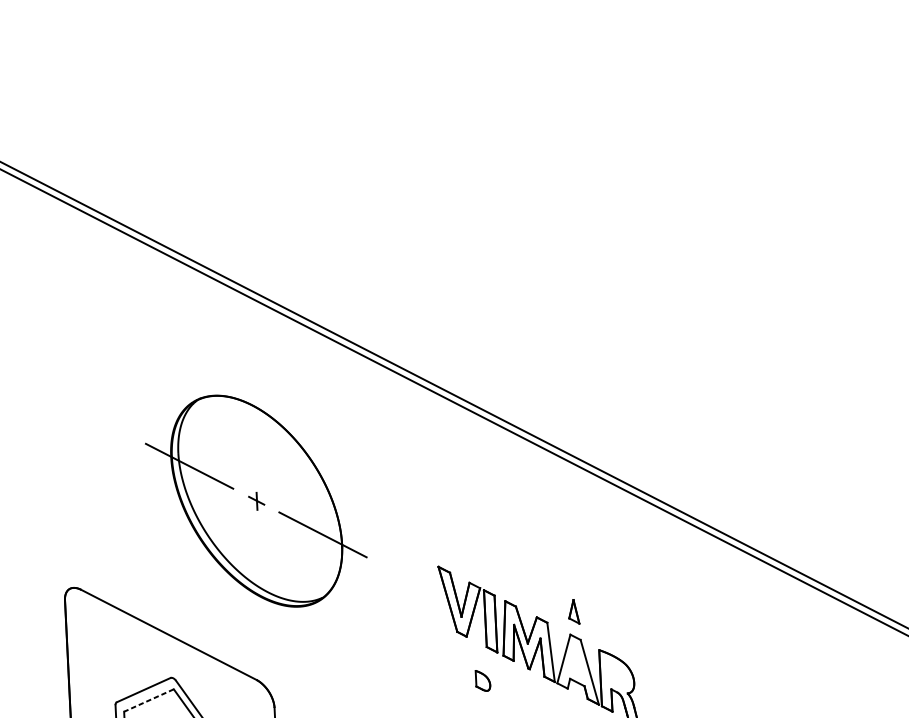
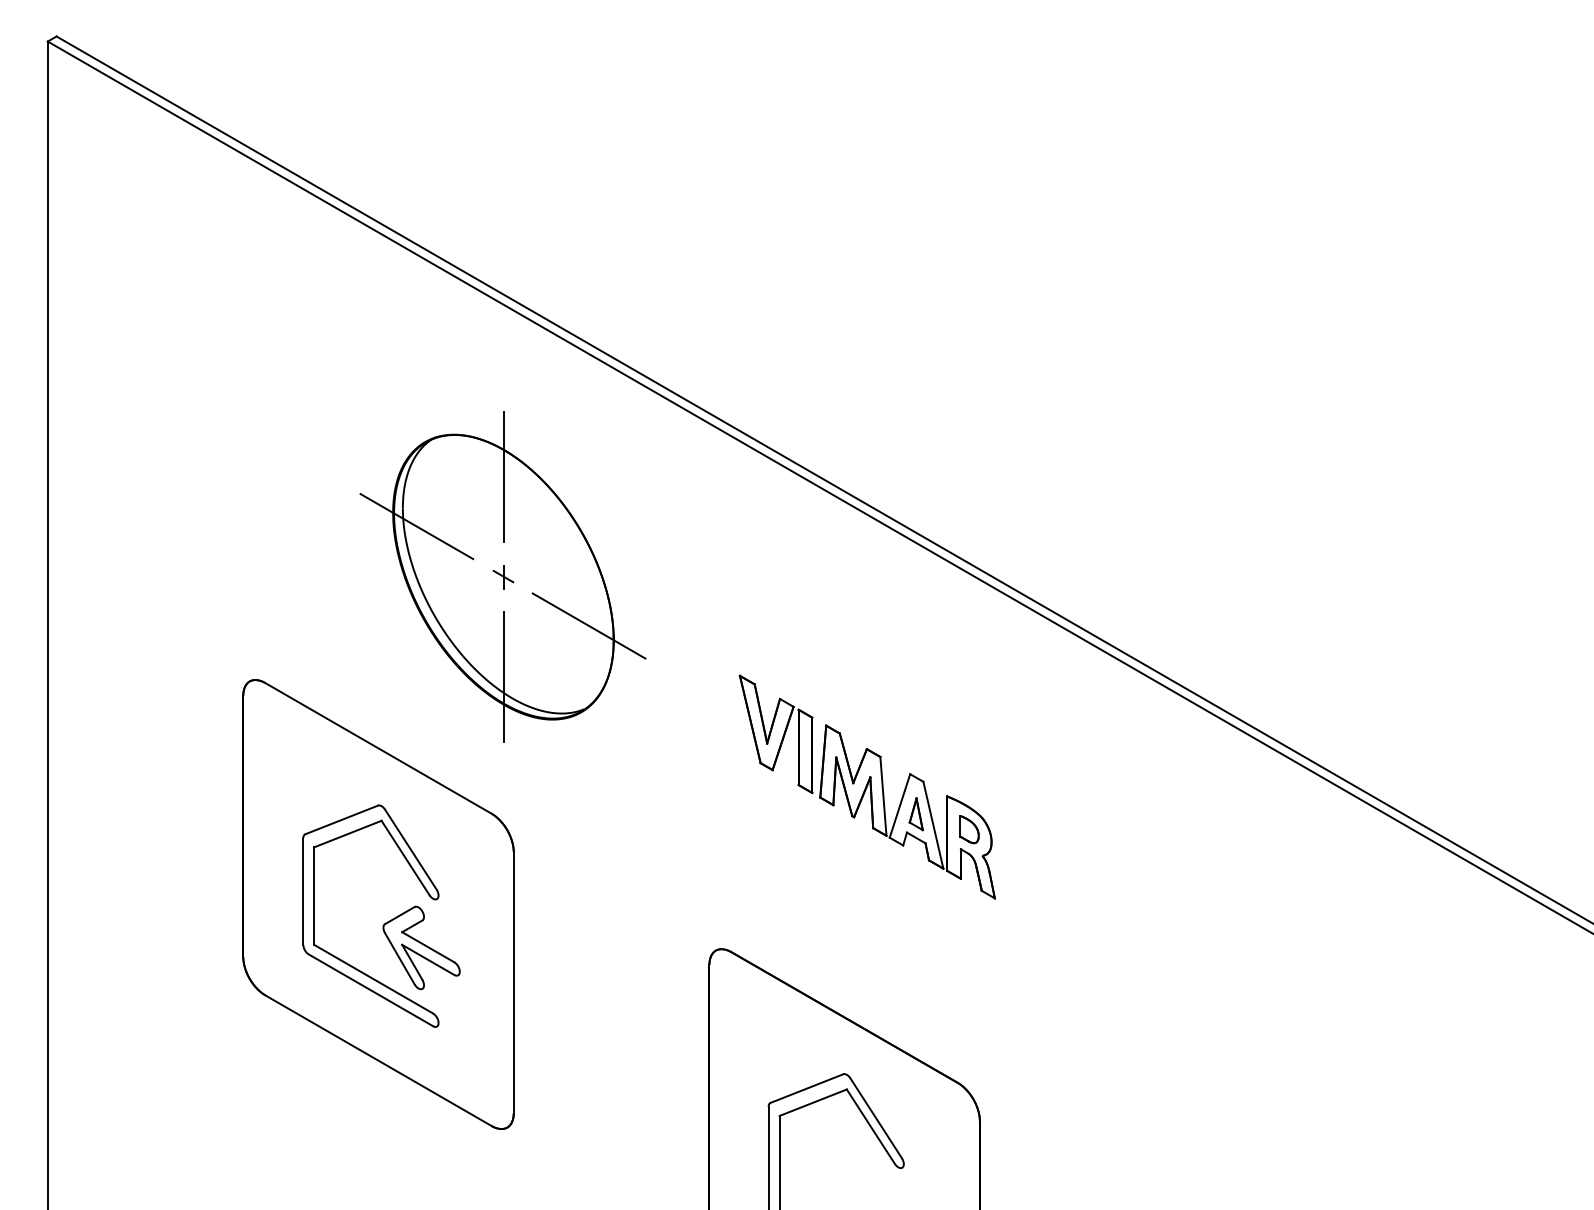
line: (253, 426) -> (503, 477), added
line: (260, 576) -> (503, 677), added
part: (573, 612) -> (915, 814), moved
part: (483, 680) -> (969, 829), moved
line: (148, 700) -> (347, 834), dashed -> solid

